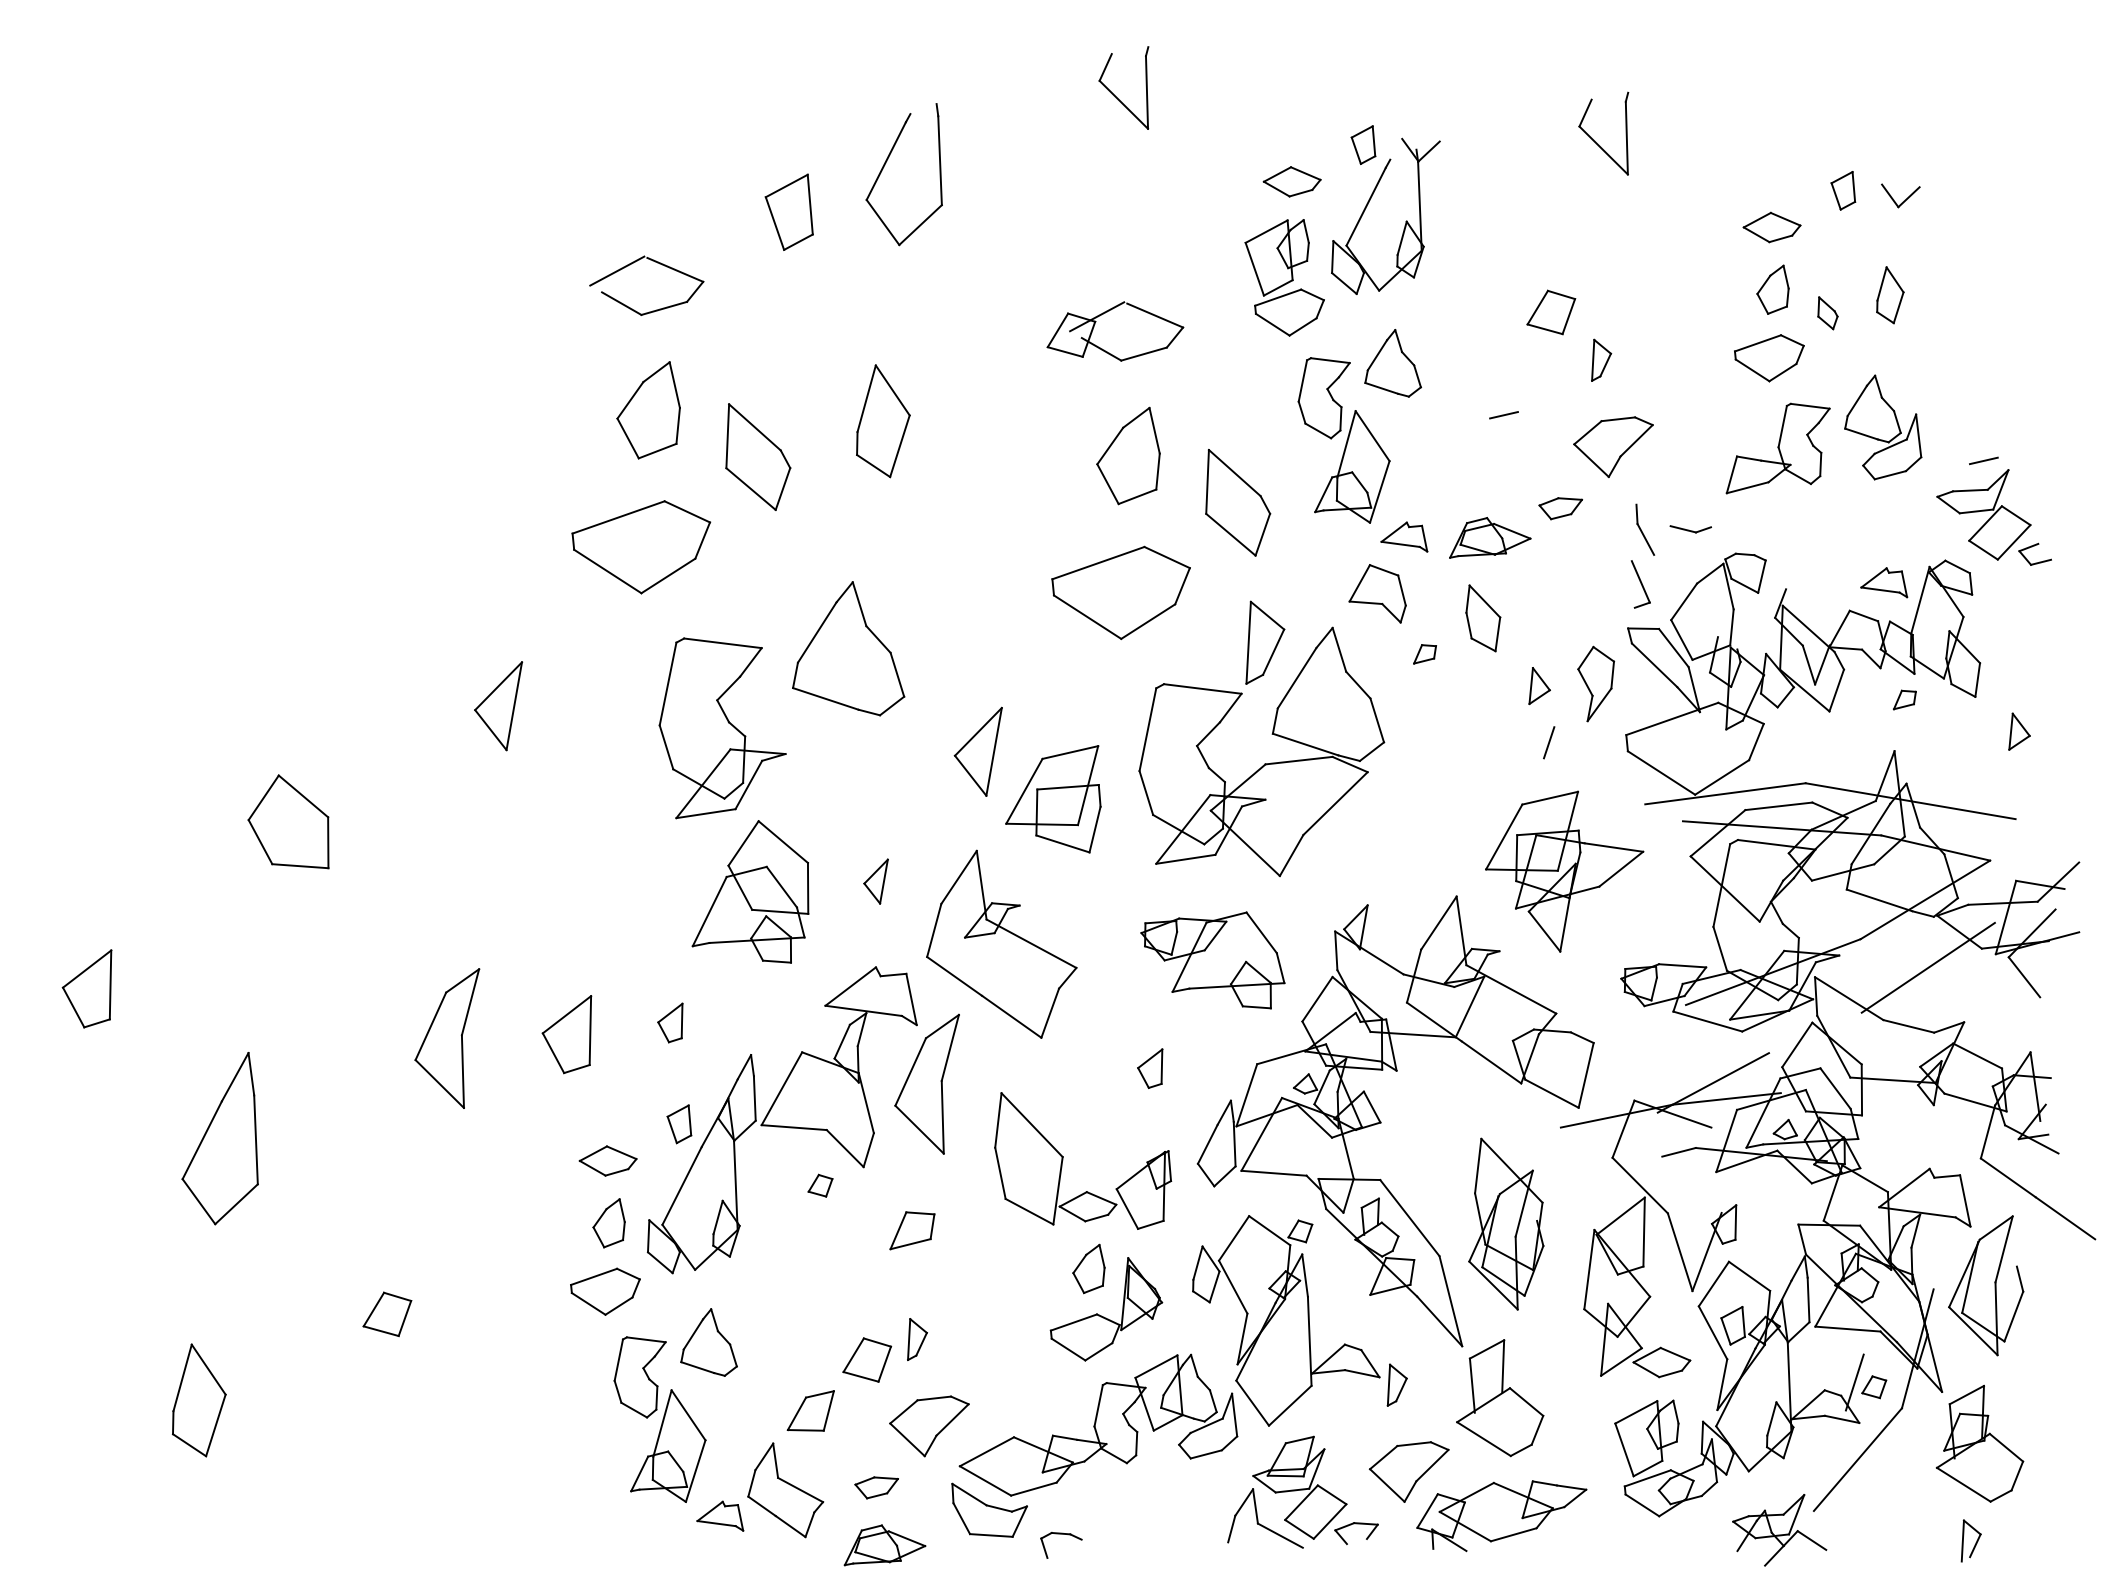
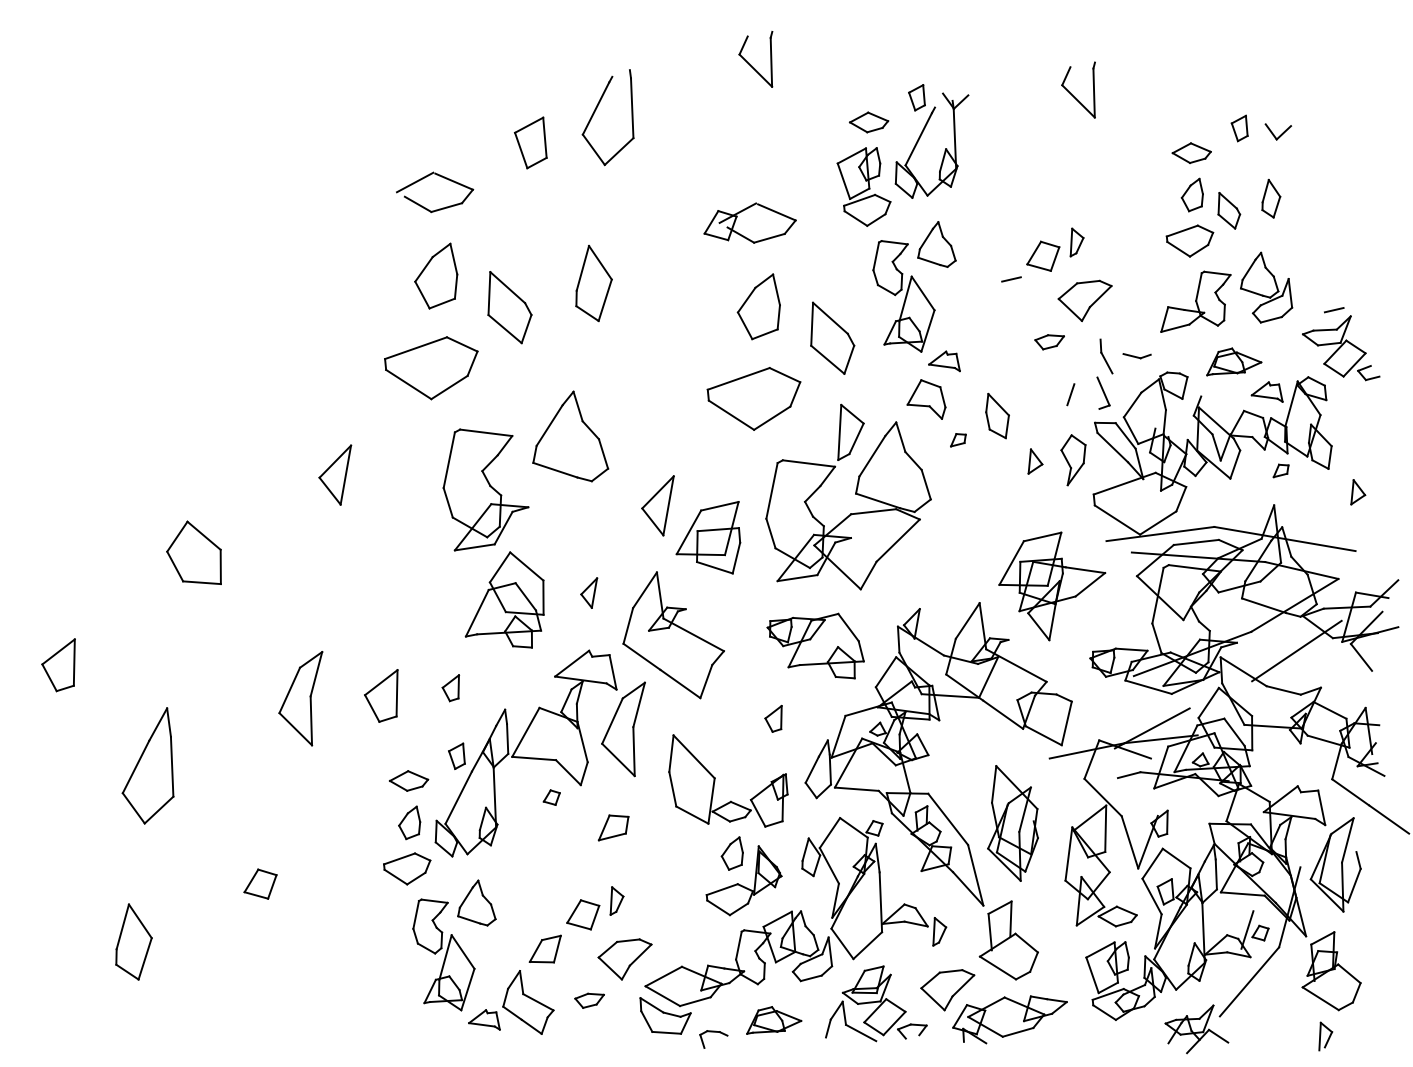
part: (1551, 311) -> (1043, 255), moved
part: (1828, 312) -> (1229, 210), size x1.67
part: (1490, 537) -> (1234, 361), moved
line: (1548, 742) -> (1070, 394), moved
part: (885, 1545) -> (774, 1020), moved

